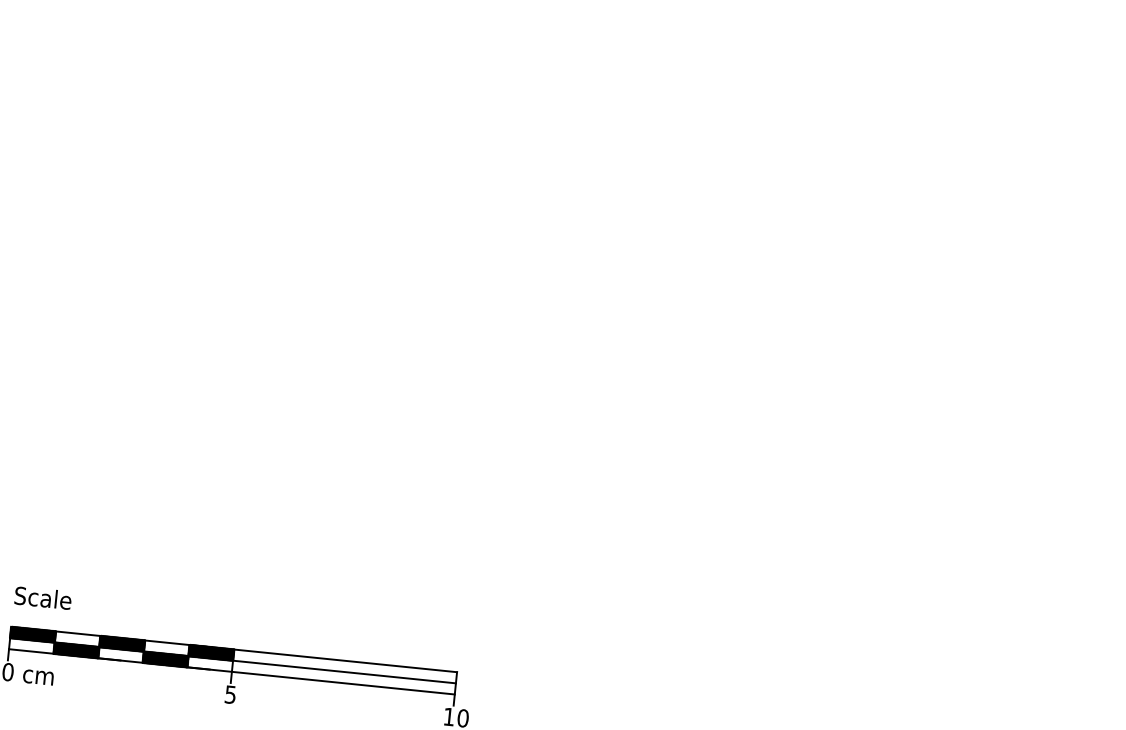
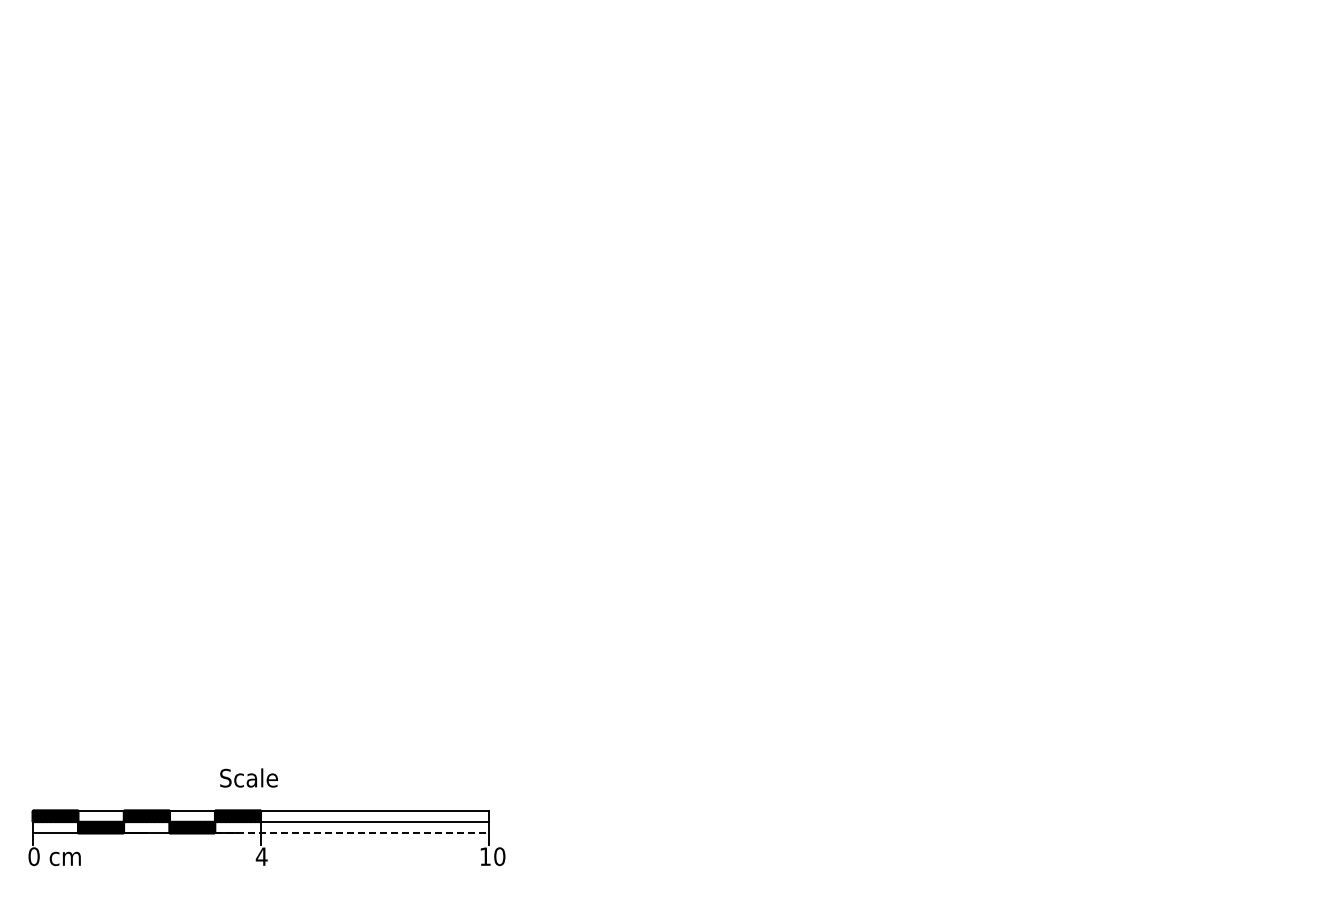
text: (42, 597) -> (248, 777), moved
line: (320, 681) -> (351, 833), solid -> dashed
text: (230, 694) -> (261, 856), 5 -> 4

